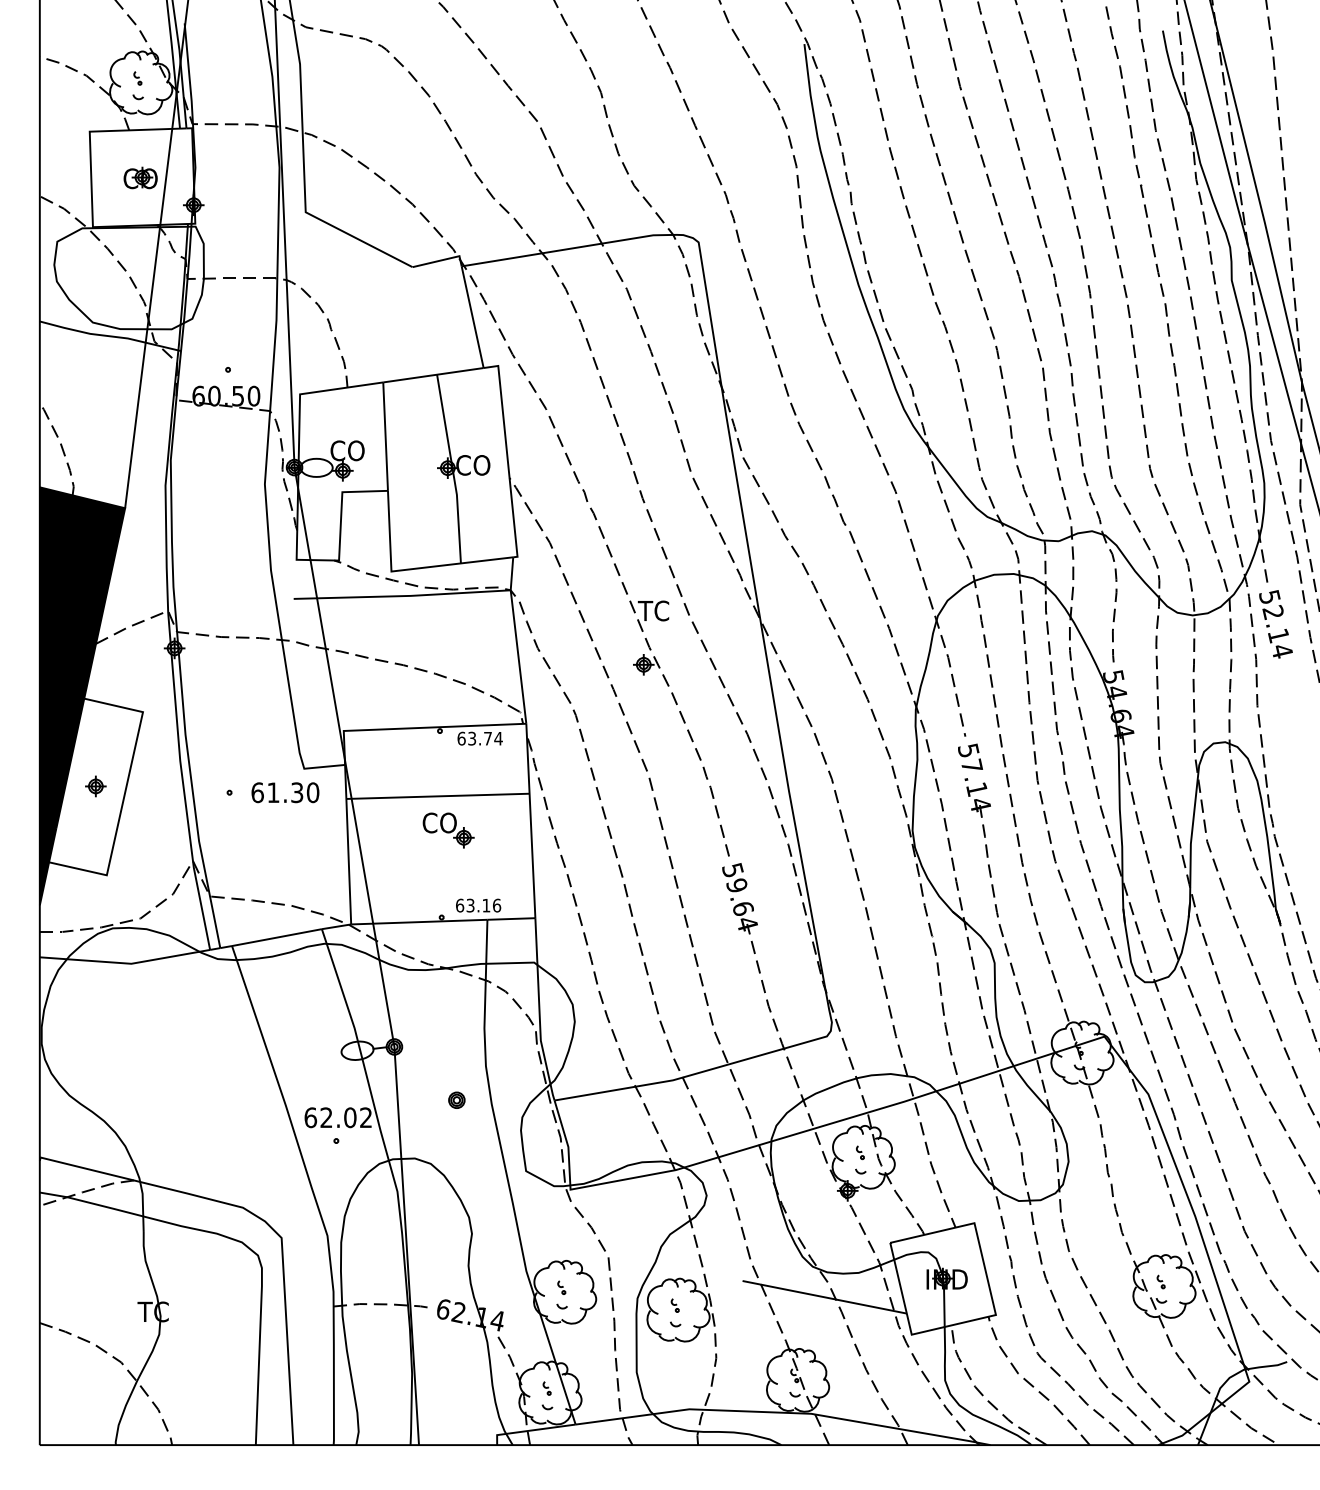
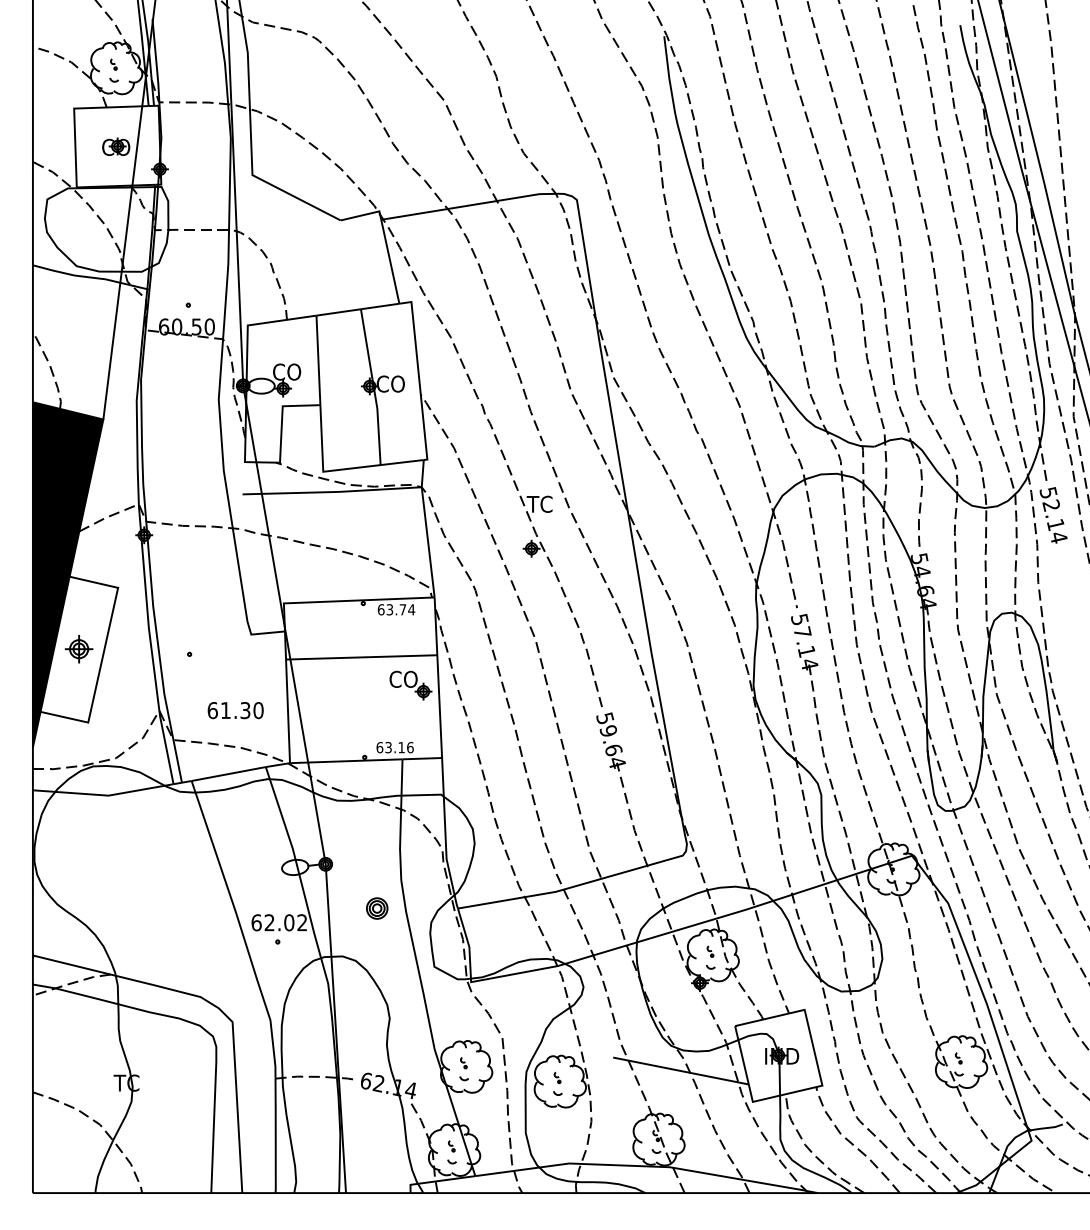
part: (95, 786) -> (78, 649), size x1.6
text: (285, 792) -> (235, 710), moved
part: (448, 830) -> (410, 685), moved
part: (456, 1099) -> (376, 907), size x1.6

